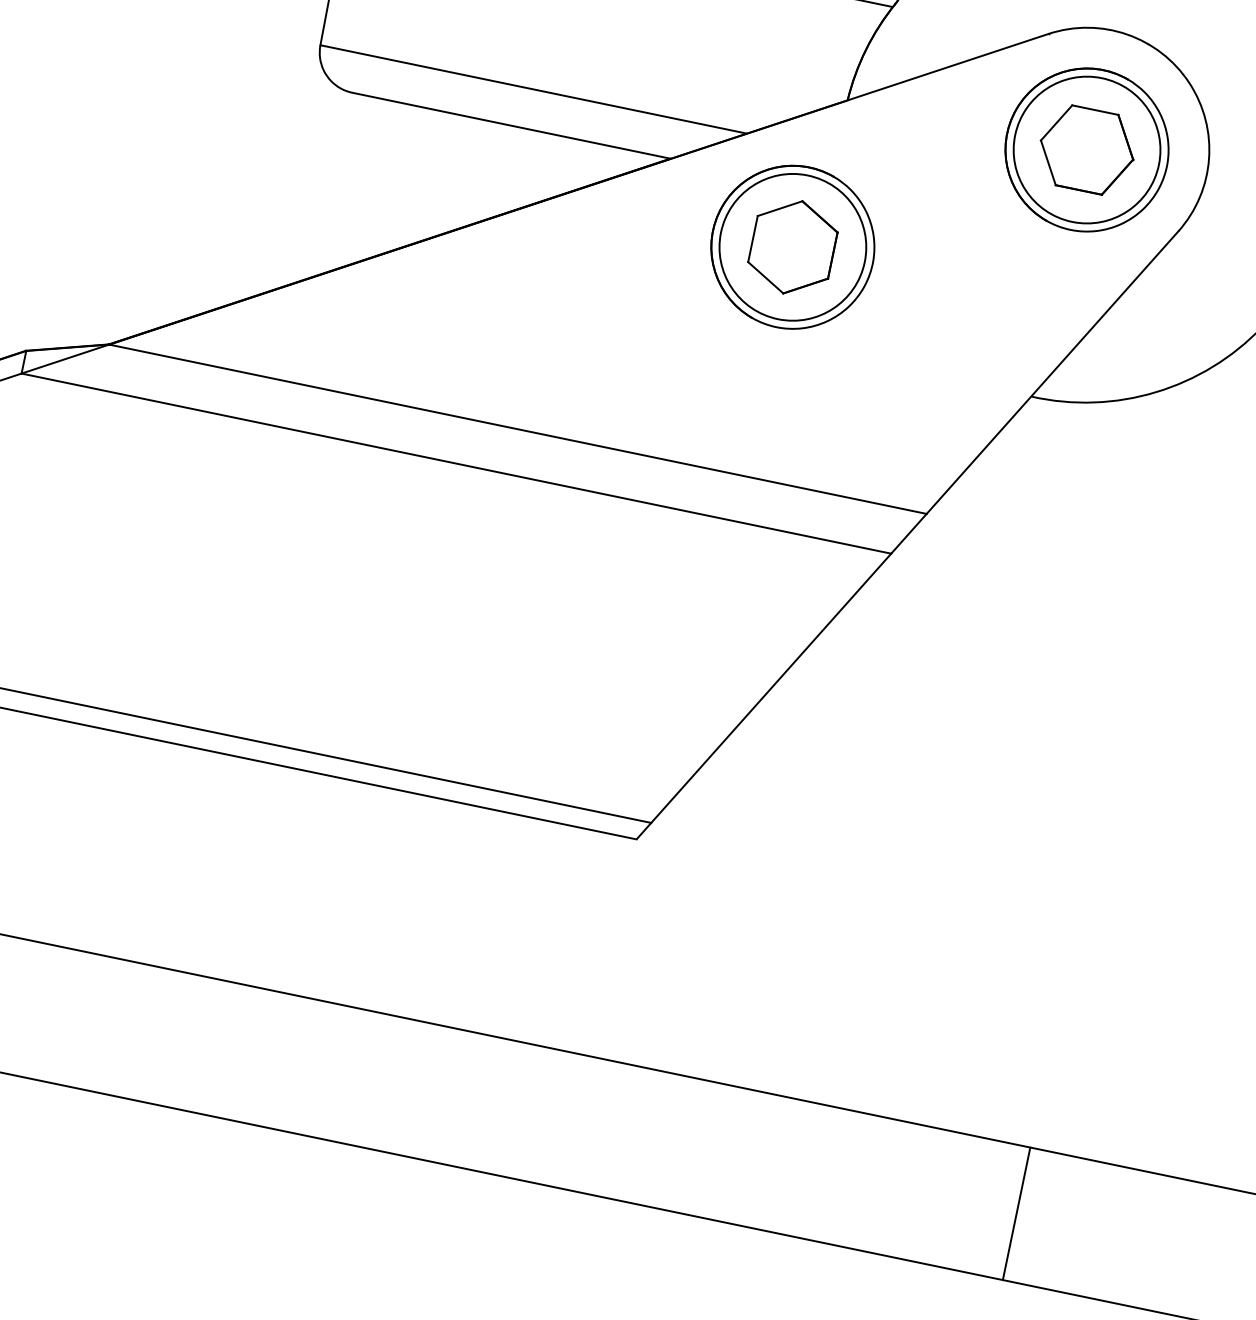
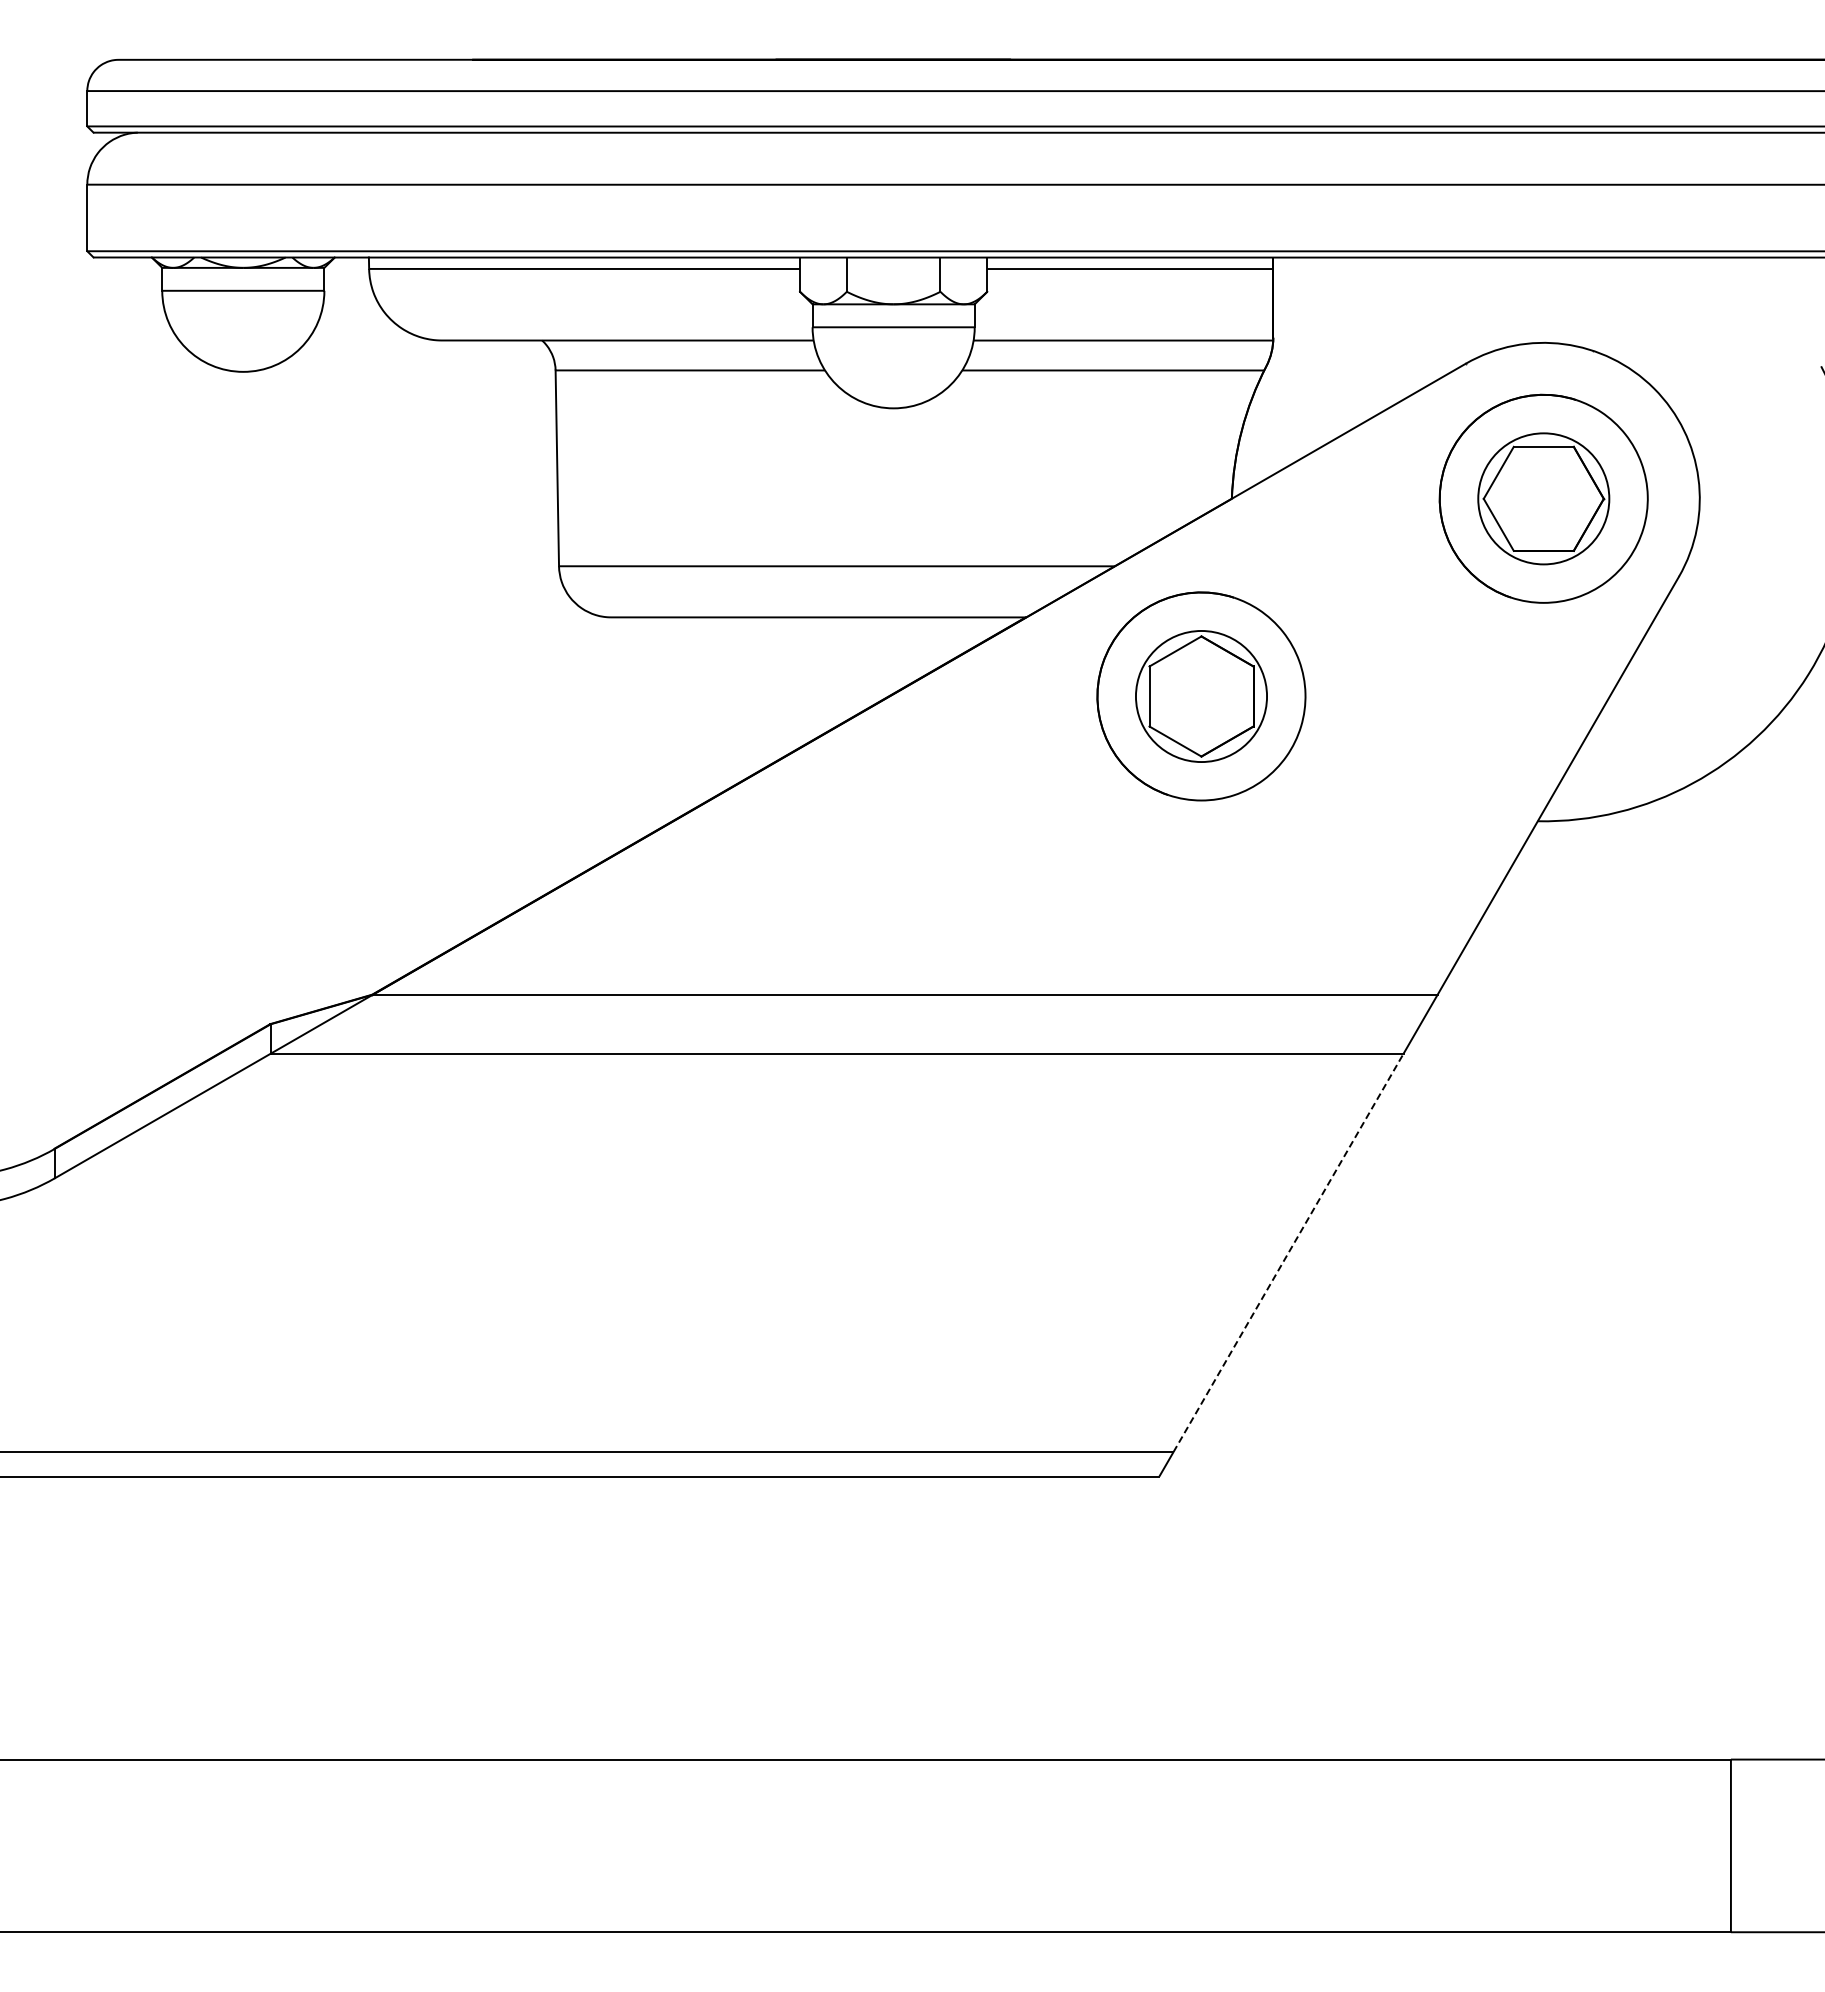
circle: (1086, 149) -> (1543, 498), size x0.7
circle: (792, 247) -> (1201, 696), size x0.7
line: (771, 687) -> (1288, 1252), solid -> dashed

